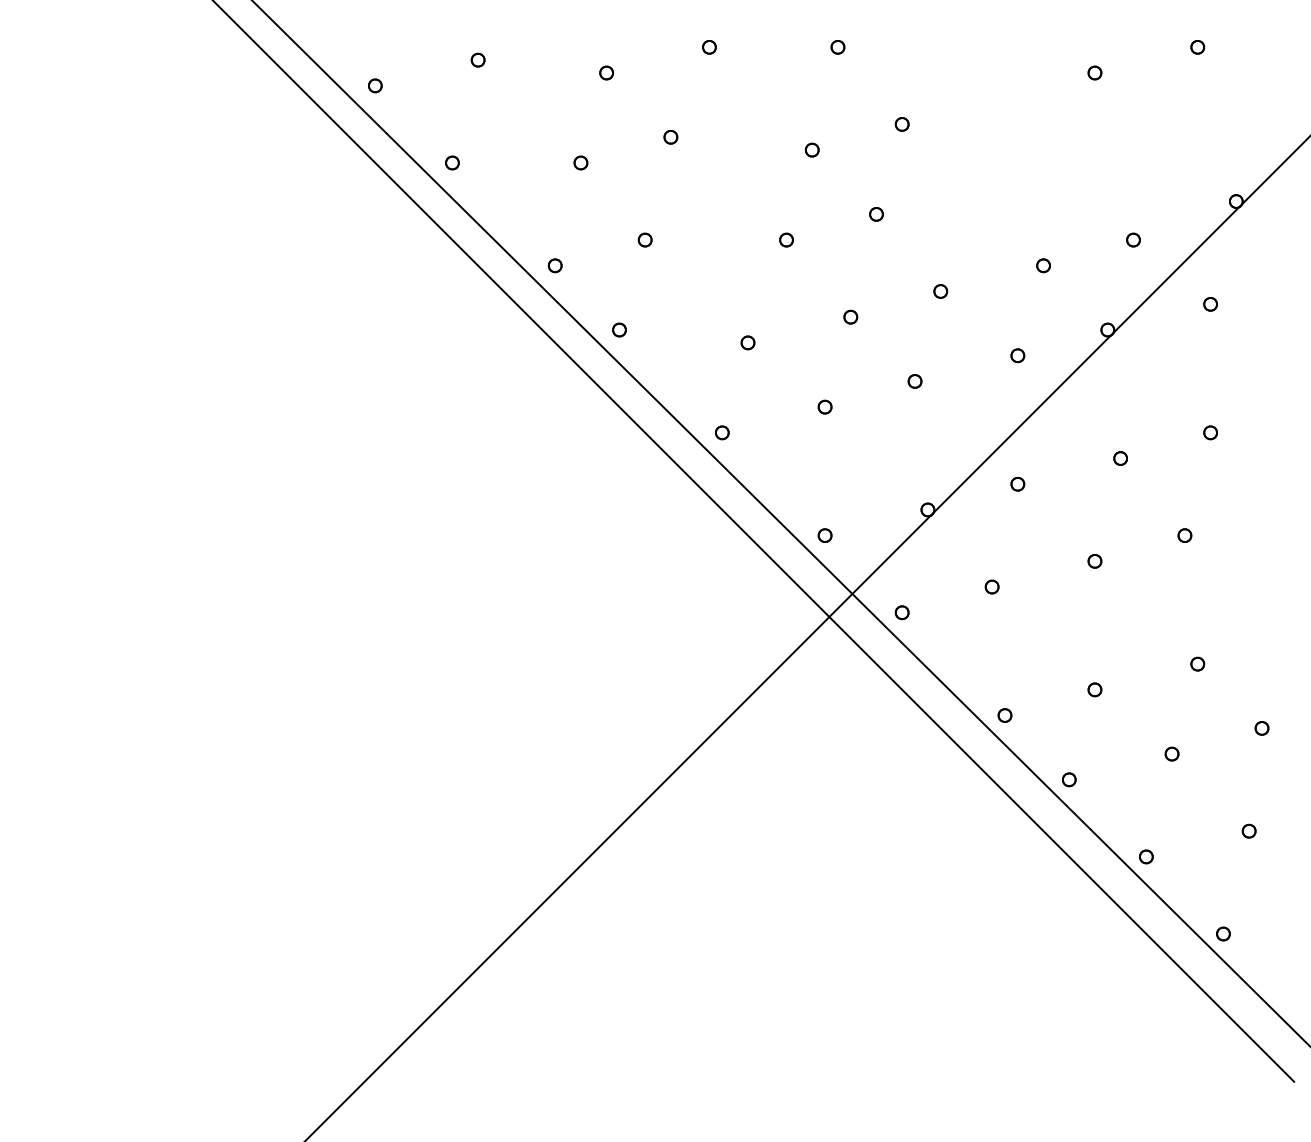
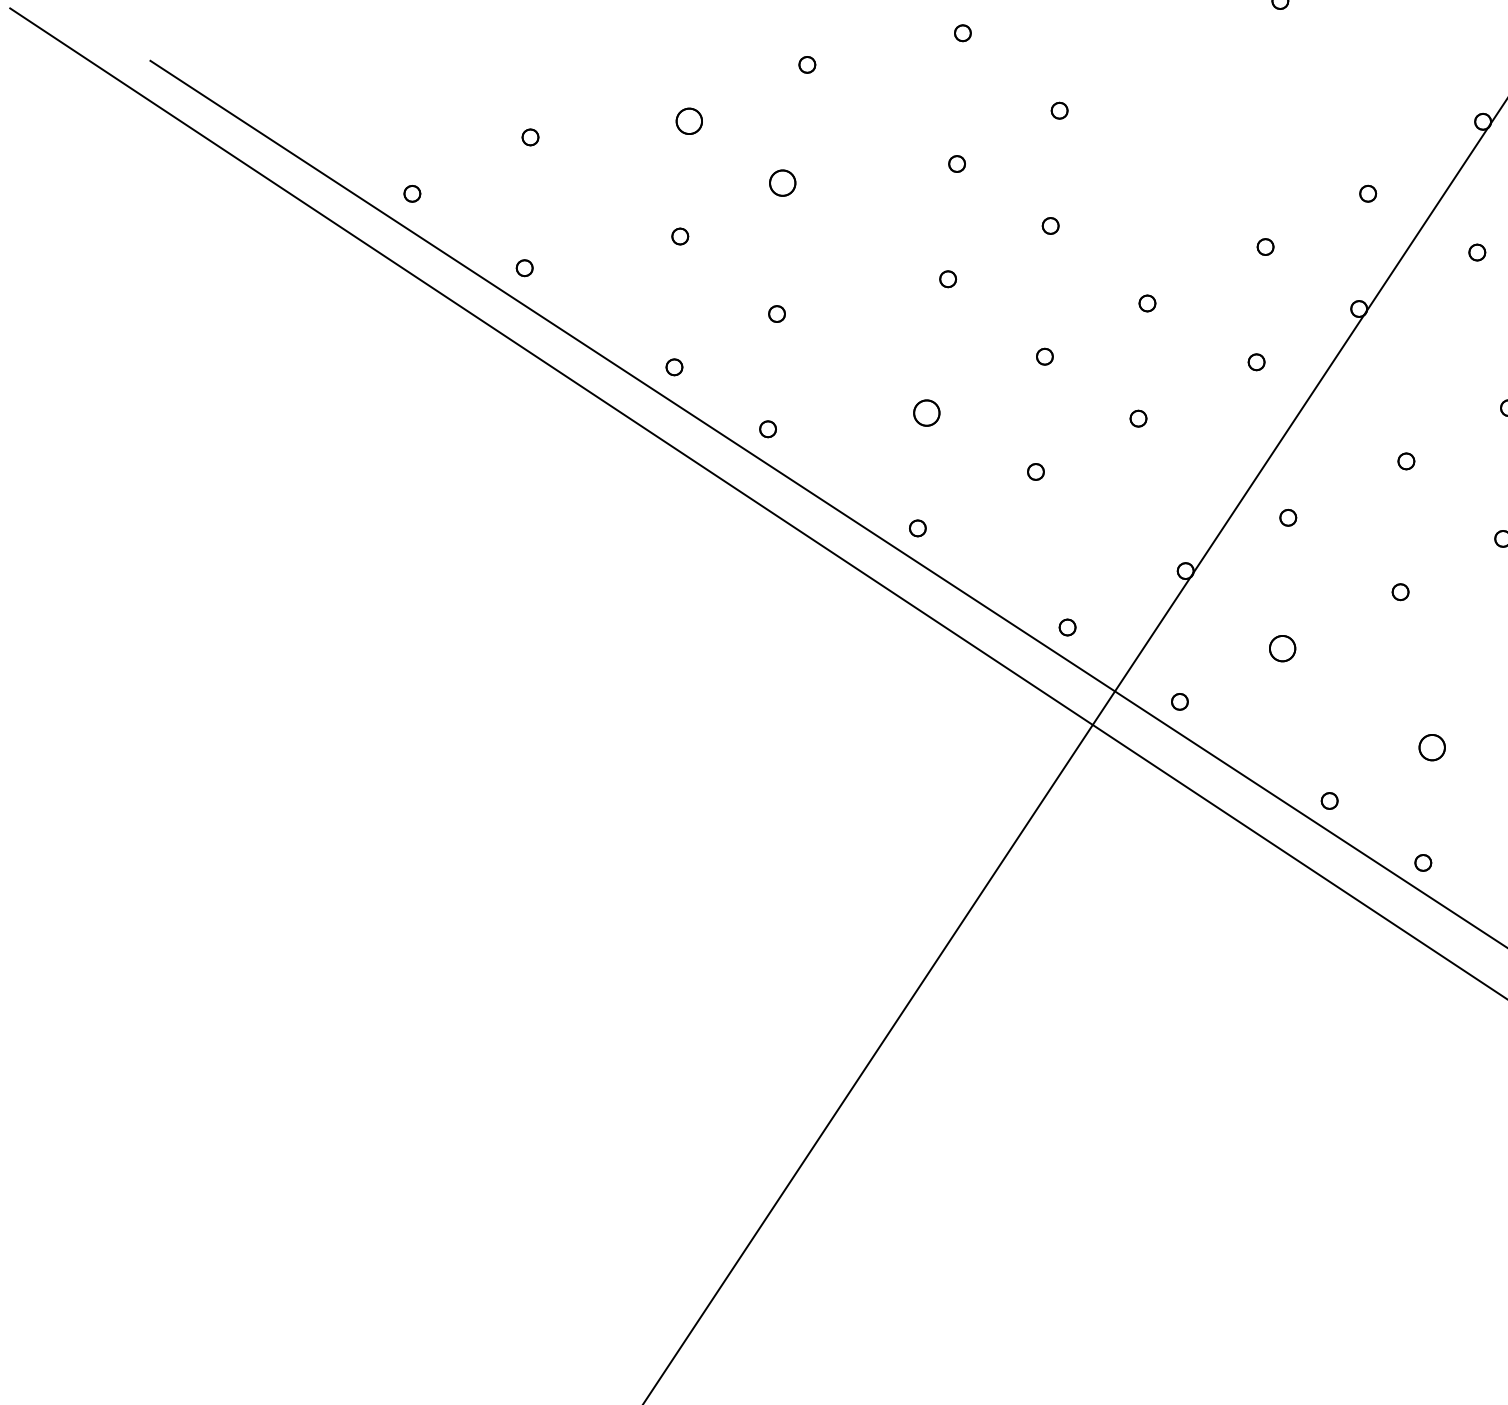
part: (606, 72) -> (688, 120), size x1.6
part: (670, 137) -> (782, 183), size x1.6
part: (747, 342) -> (926, 412), size x1.6
part: (991, 586) -> (1281, 648), size x1.6
part: (1094, 689) -> (1431, 747), size x1.6

